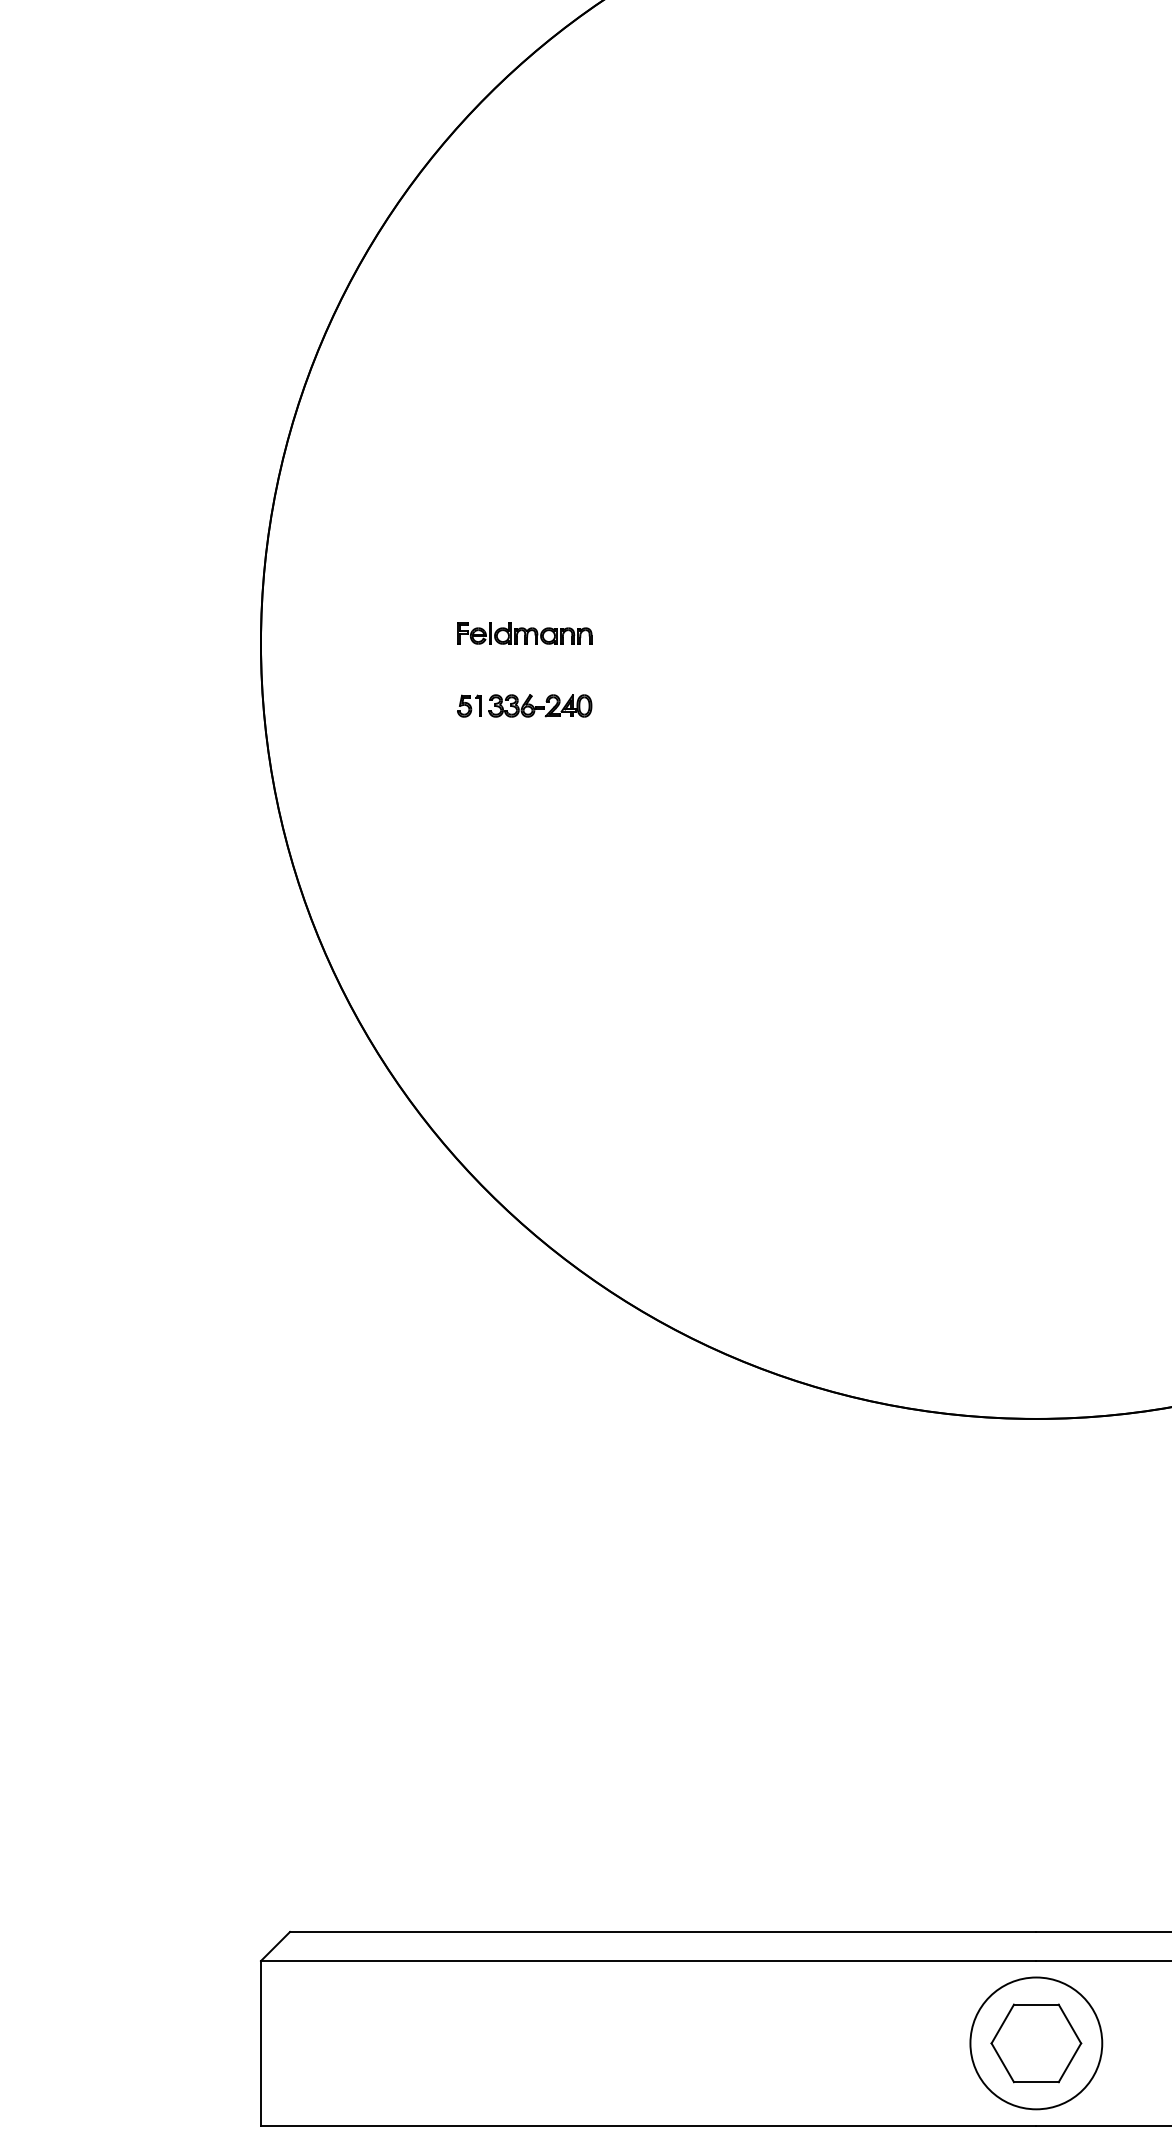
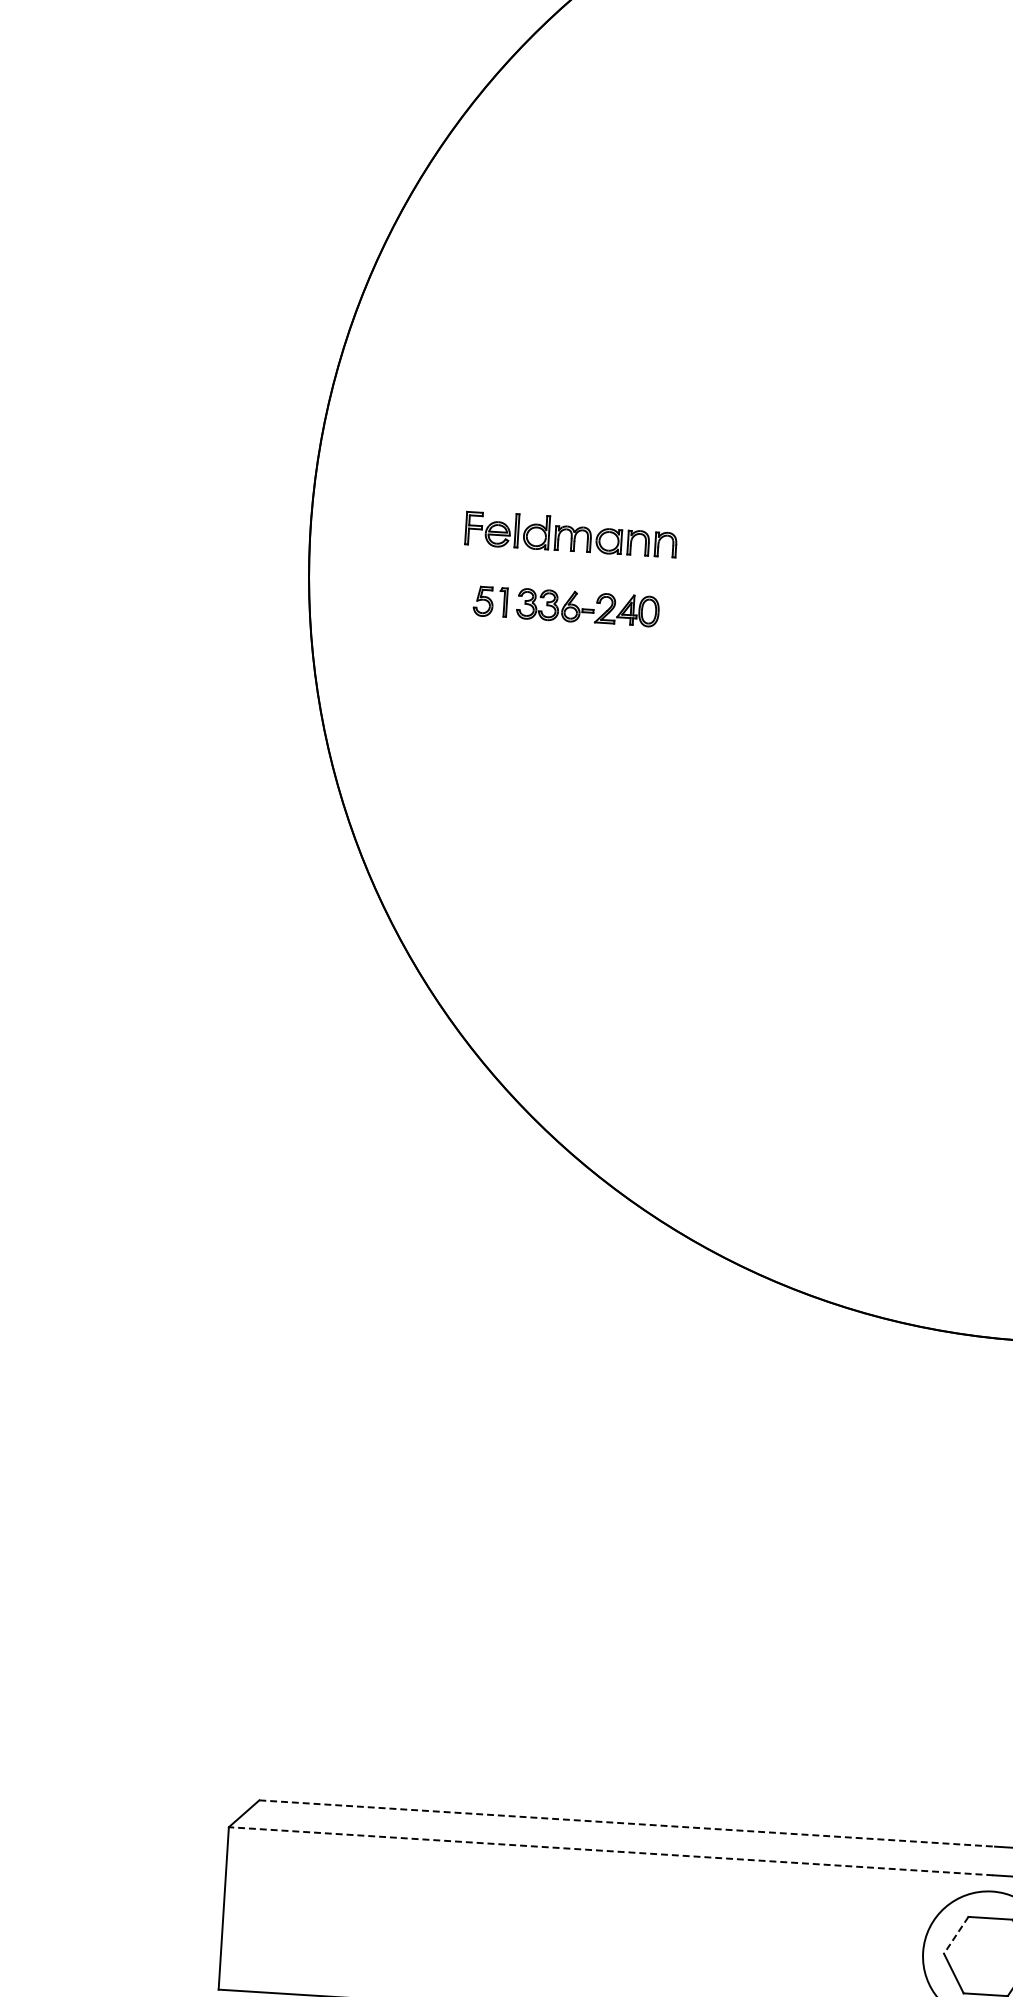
part: (524, 633) -> (570, 534), size x1.6
part: (524, 705) -> (566, 605), size x1.4
line: (663, 1931) -> (627, 1823), solid -> dashed
line: (648, 1961) -> (610, 1851), solid -> dashed
line: (1002, 2024) -> (955, 1935), solid -> dashed

